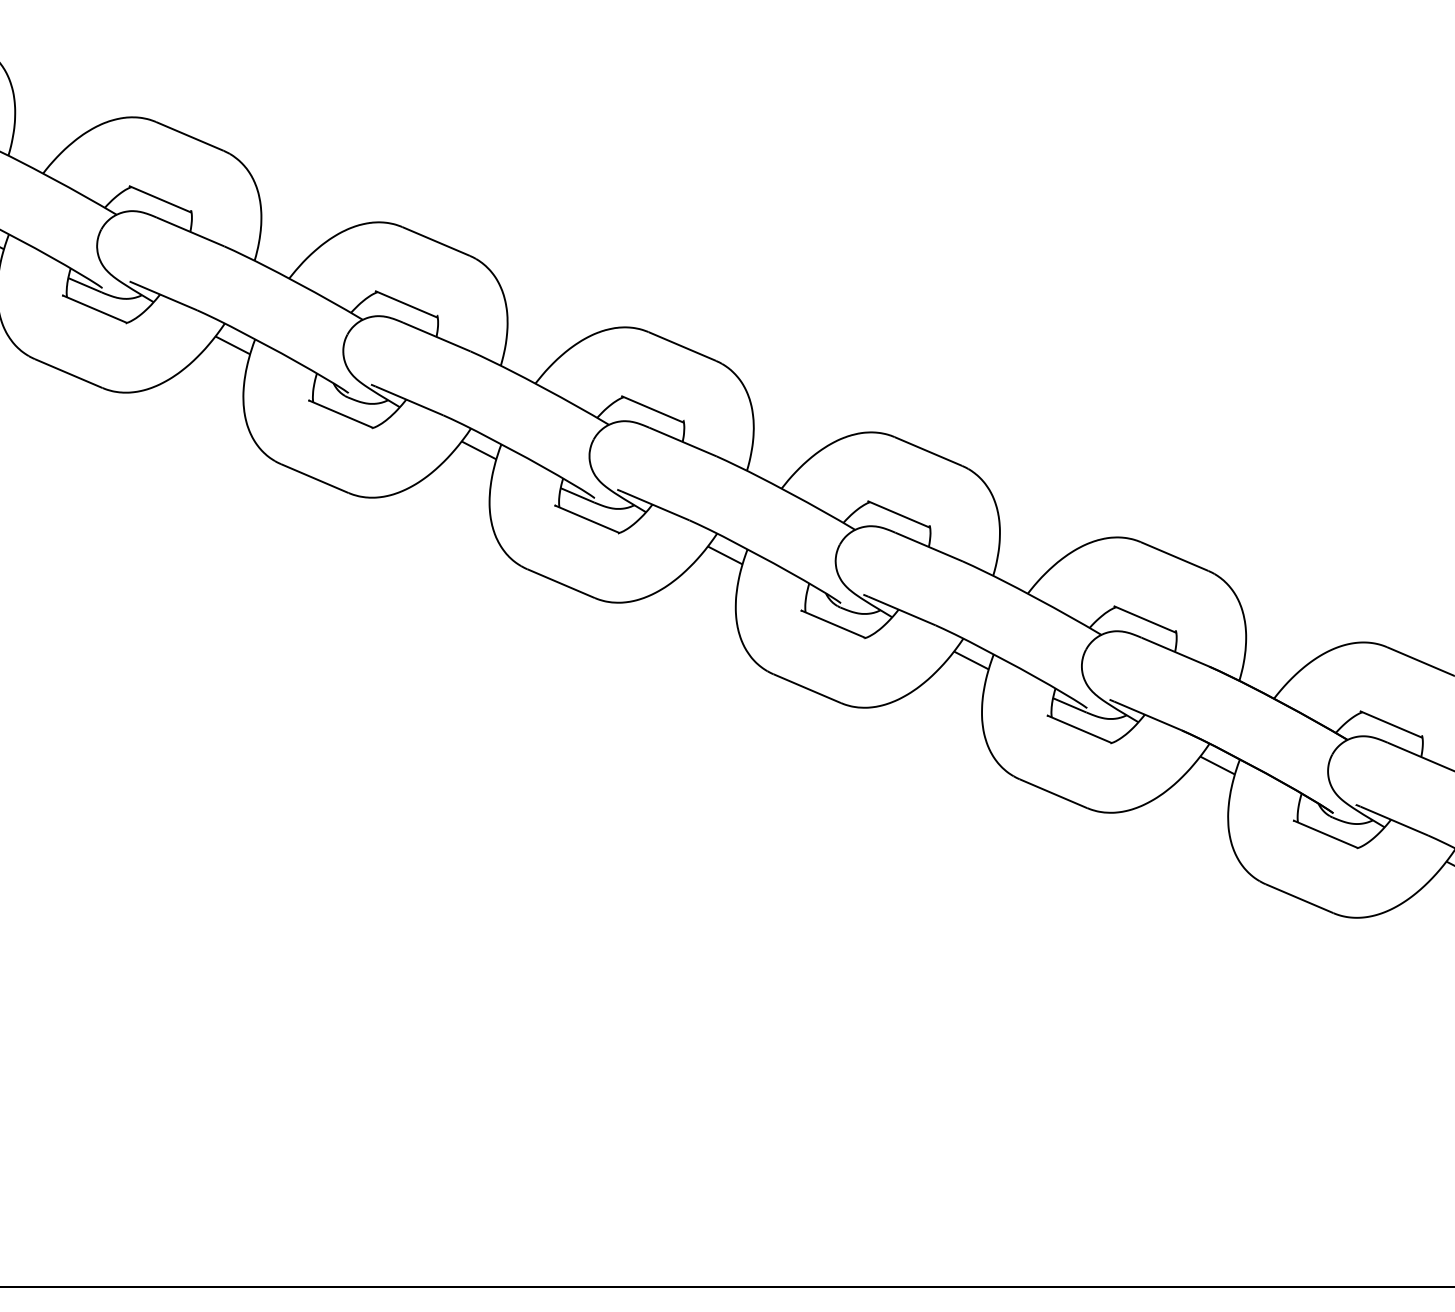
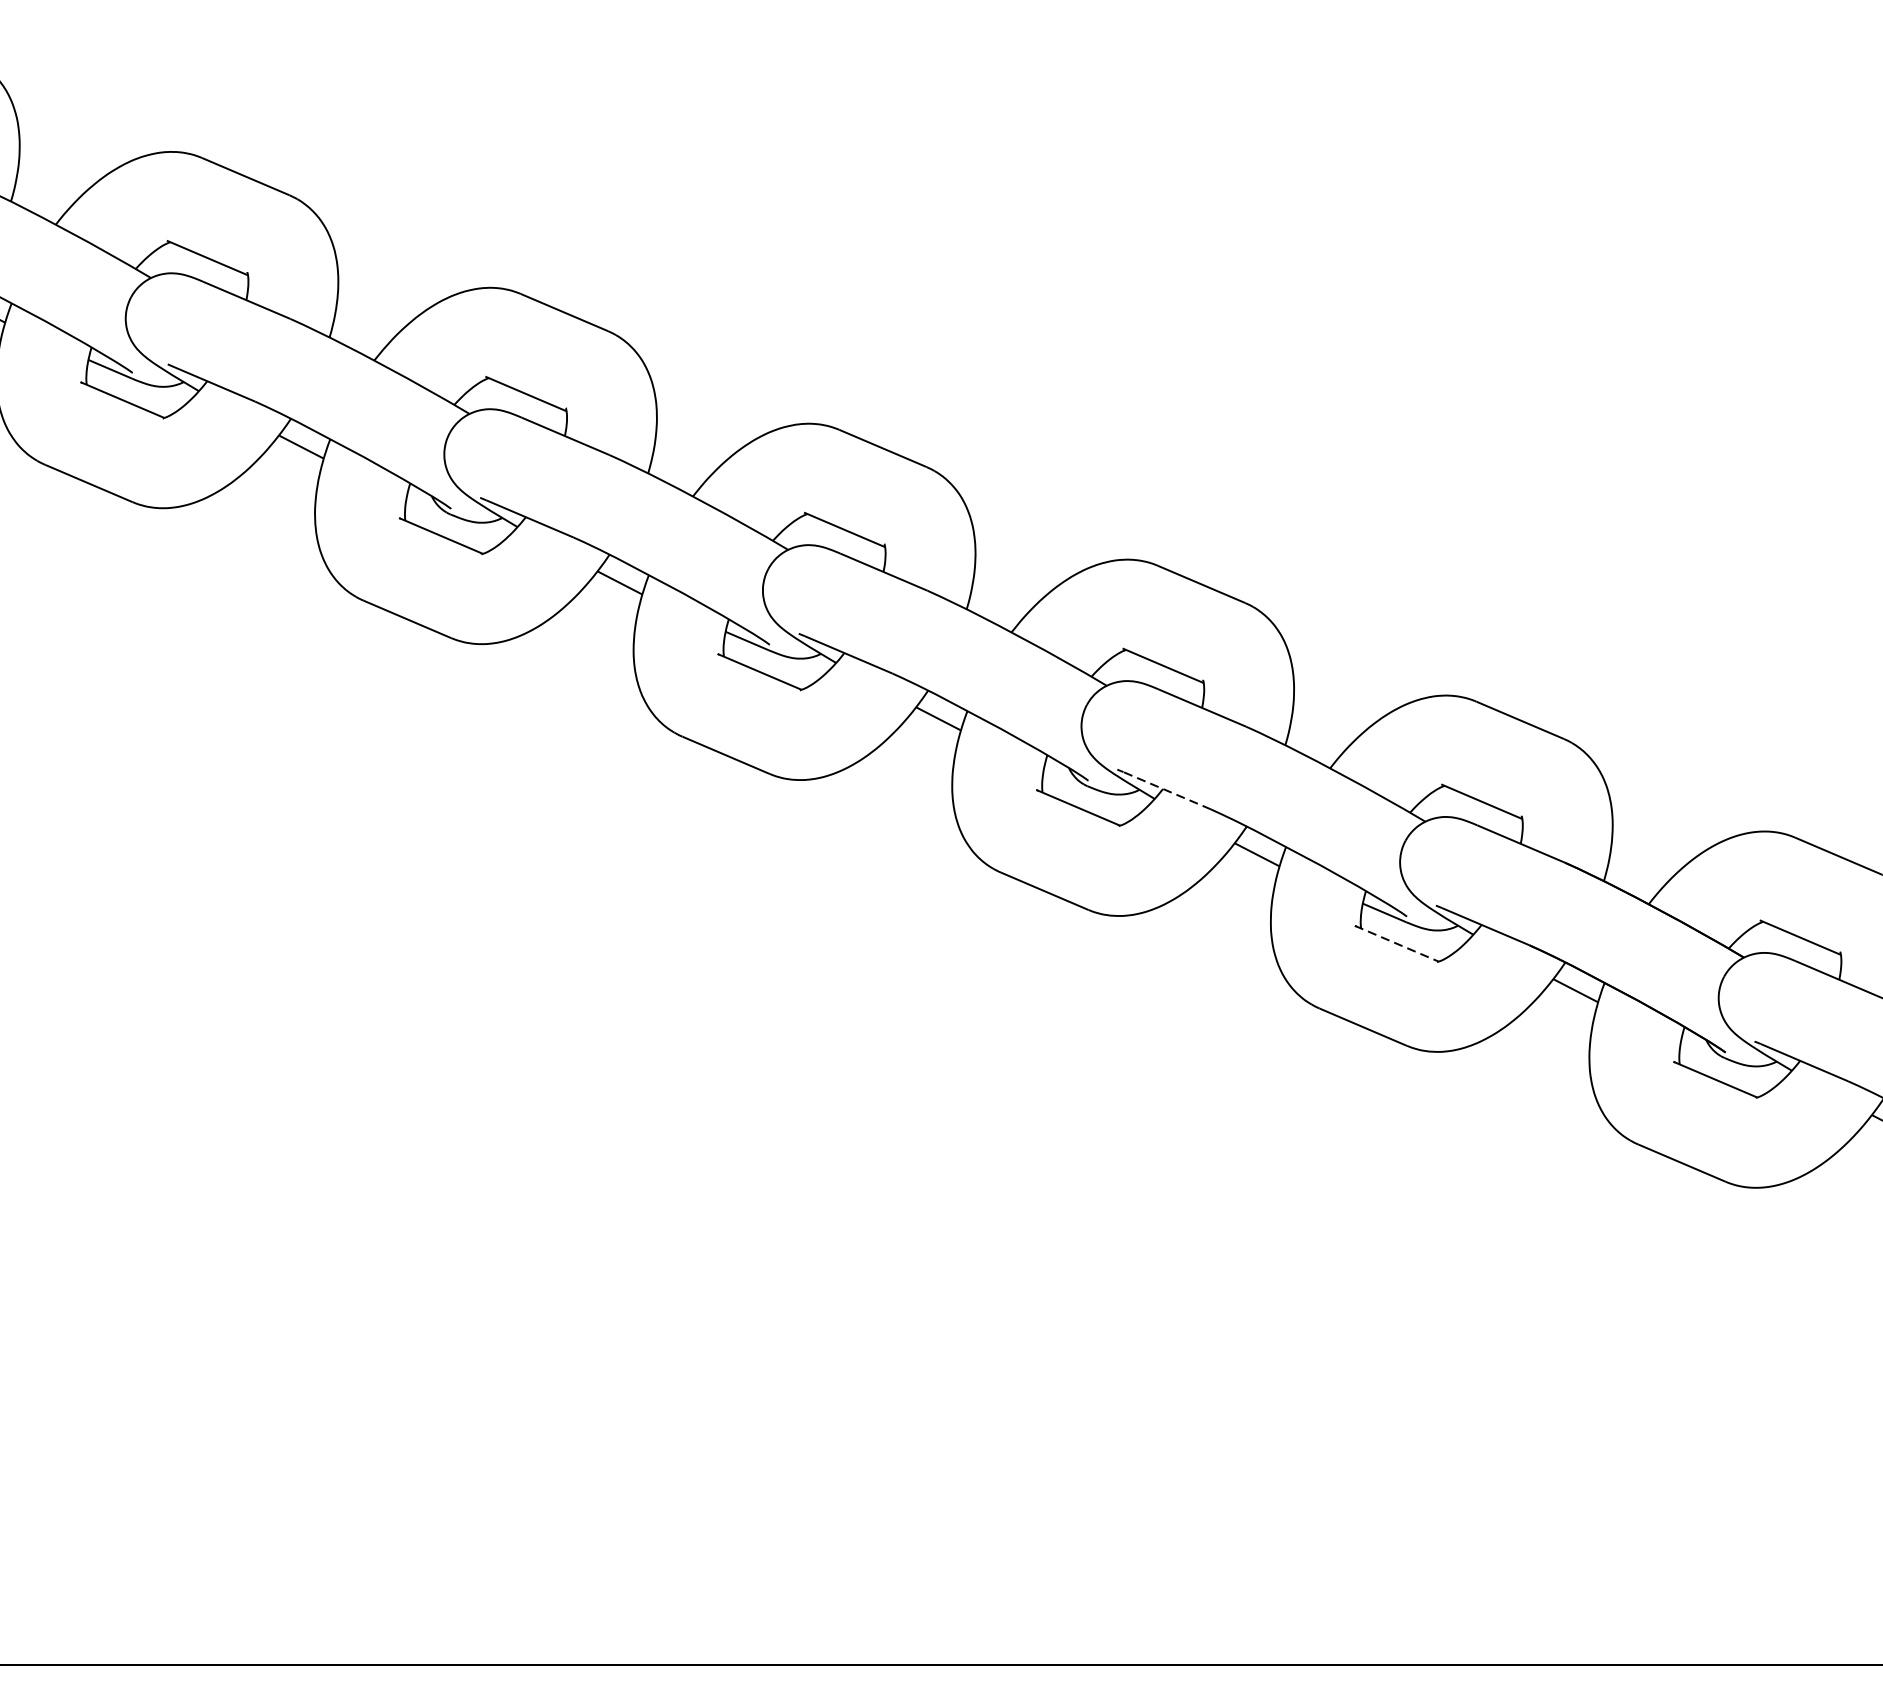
line: (901, 611) -> (1166, 791), solid -> dashed
line: (1079, 729) -> (1397, 944), solid -> dashed

